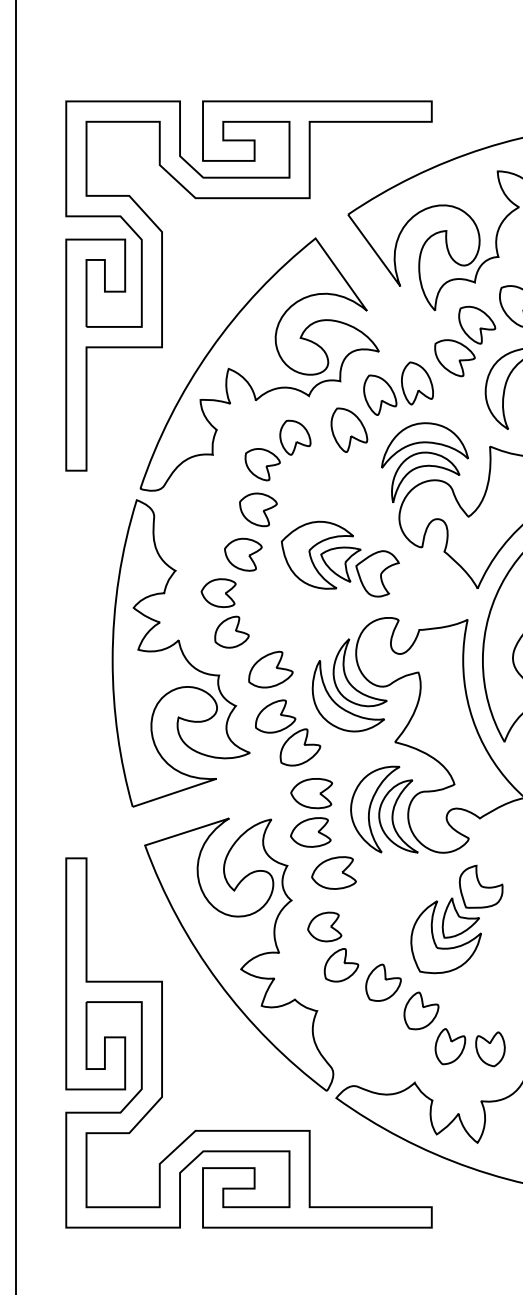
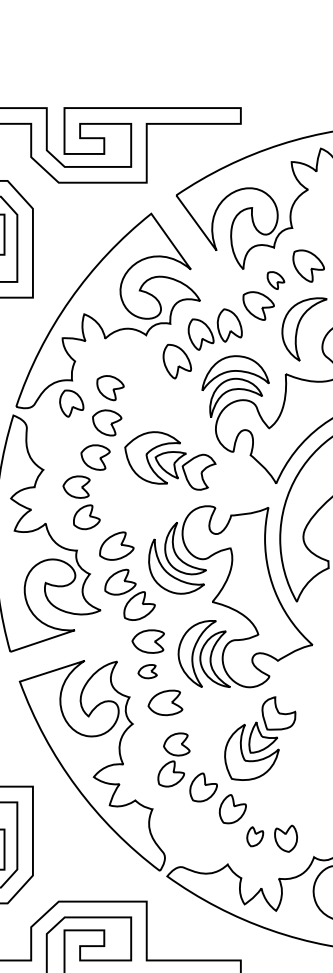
part: (477, 324) -> (276, 280), size x0.6
part: (295, 437) -> (71, 403), moved
part: (310, 832) -> (147, 671), size x0.6
part: (324, 926) -> (176, 744), moved
part: (450, 1046) -> (255, 836), size x0.7

